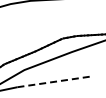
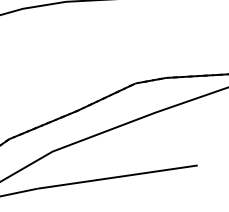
line: (54, 81) -> (117, 176), dashed -> solid

